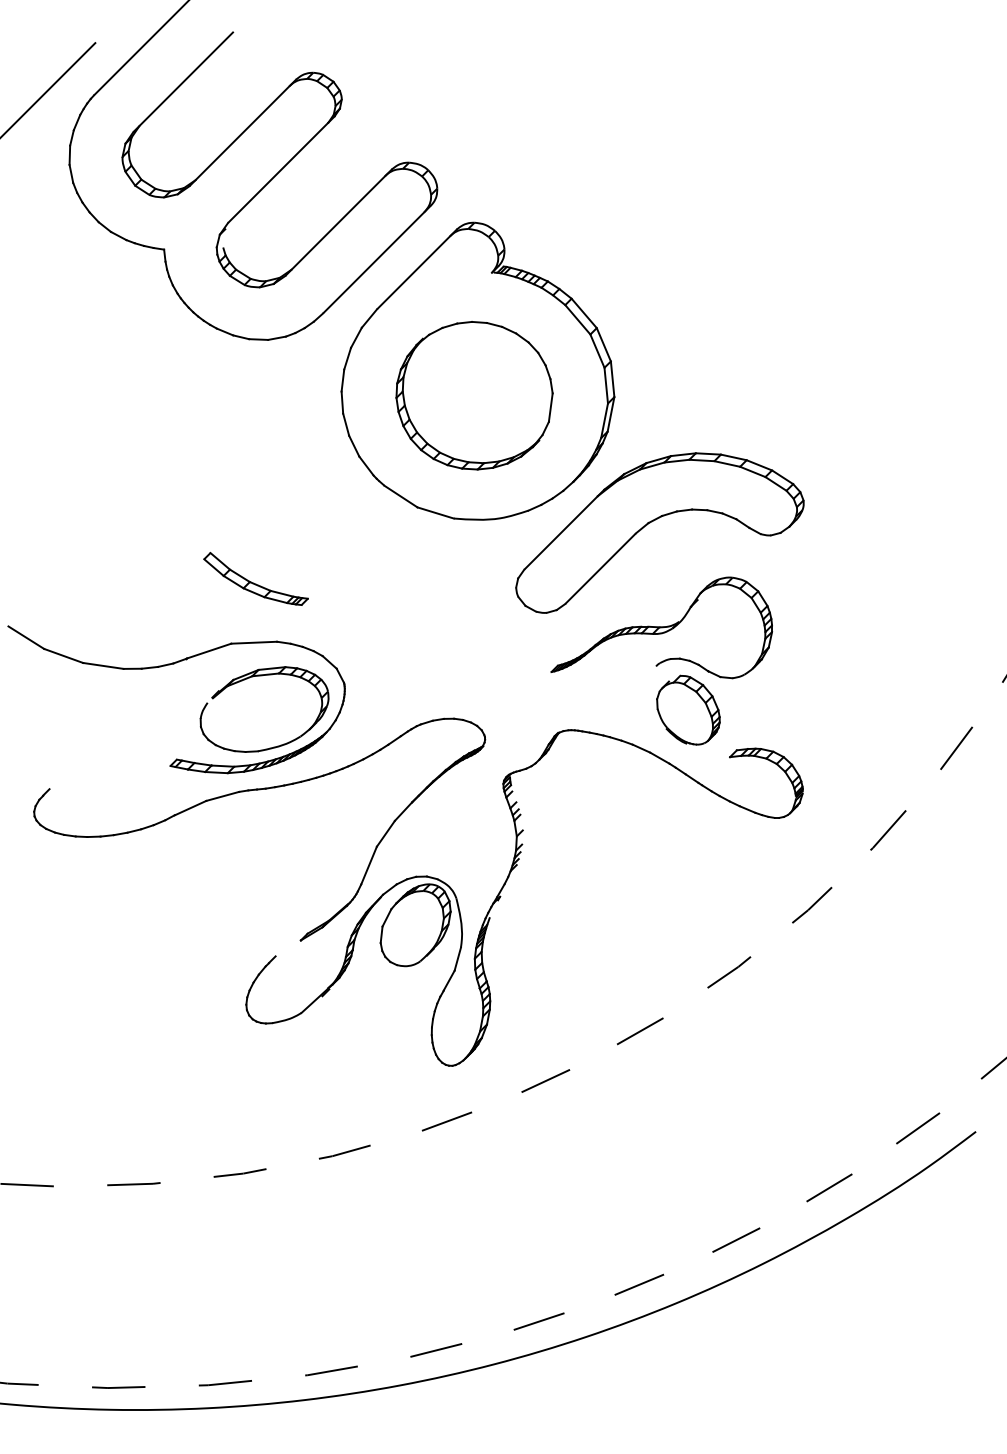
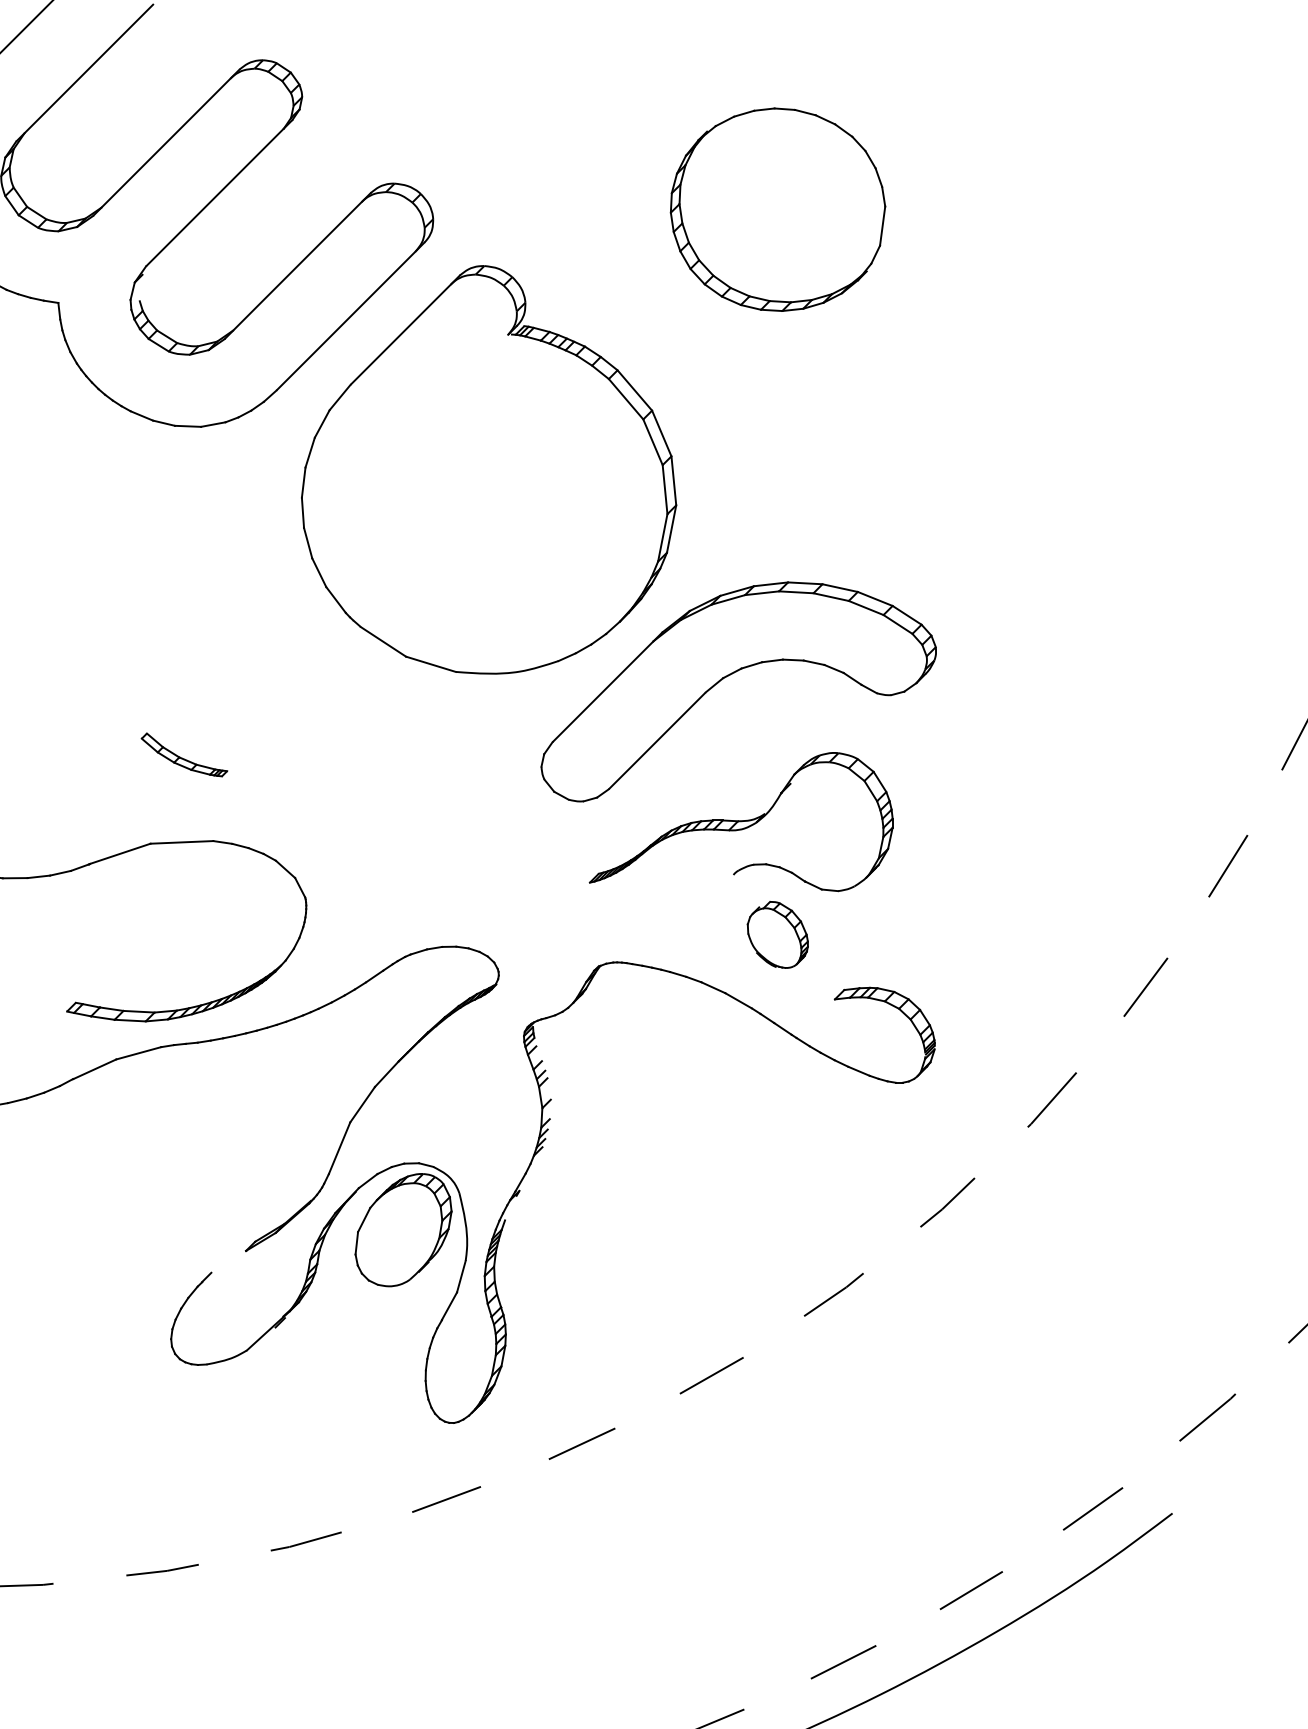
part: (474, 395) -> (777, 209), moved
part: (255, 578) -> (183, 754), size x0.6
part: (262, 676) -> (193, 888), removed
part: (688, 709) -> (777, 934), size x0.7

